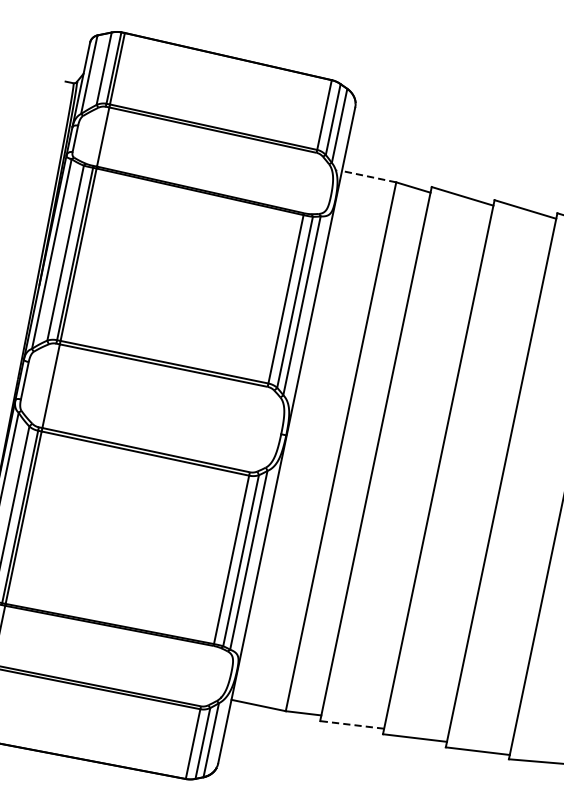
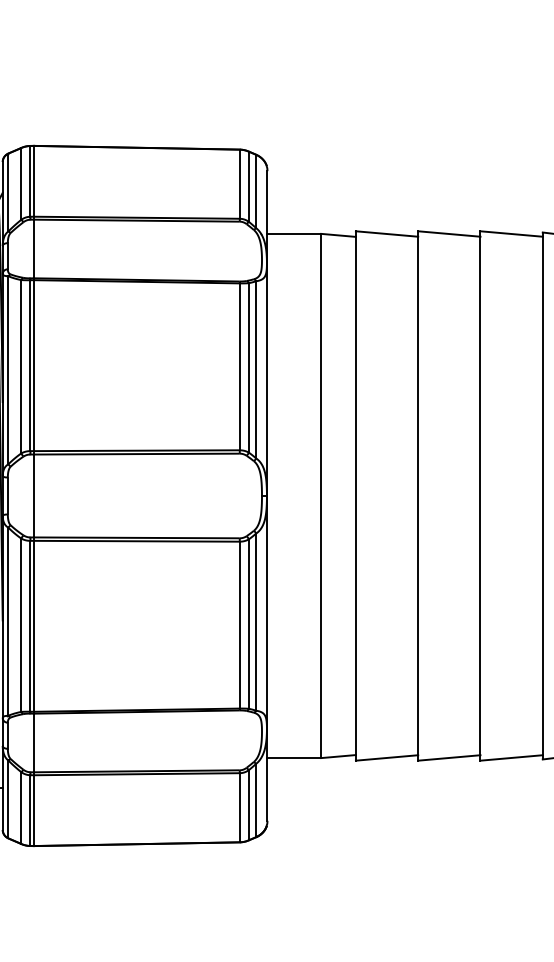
line: (369, 176) -> (294, 233), dashed -> solid
line: (351, 725) -> (386, 758), dashed -> solid

